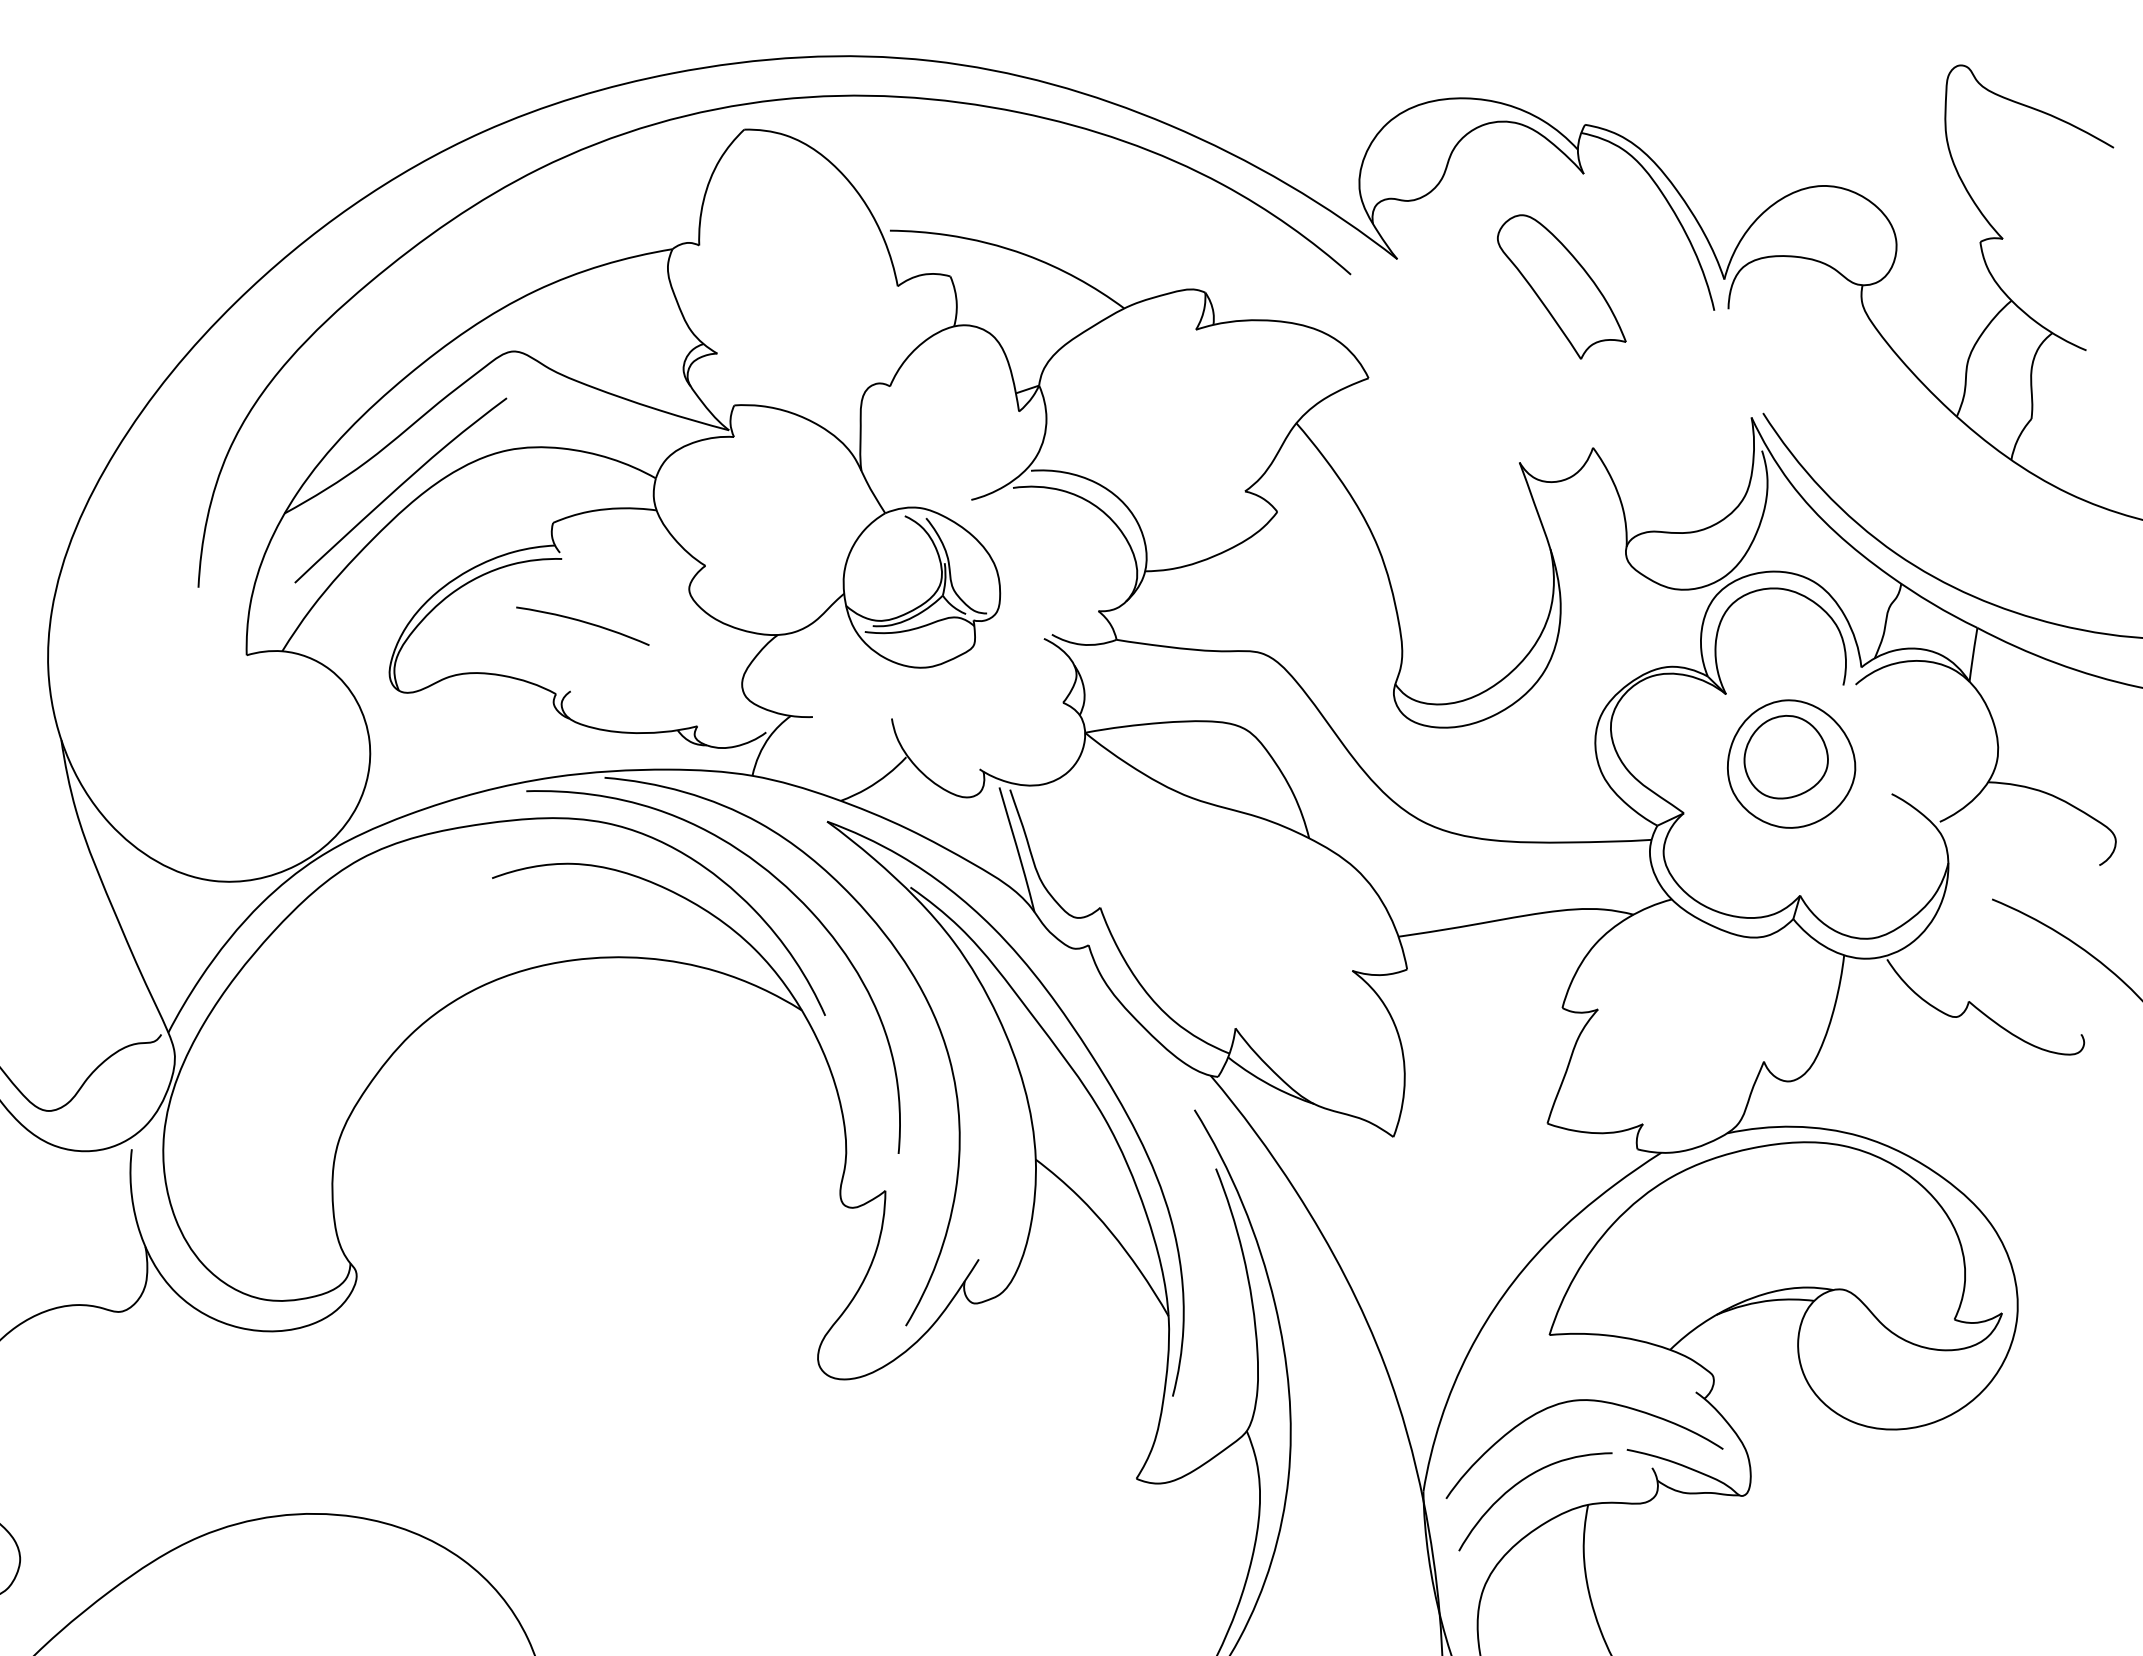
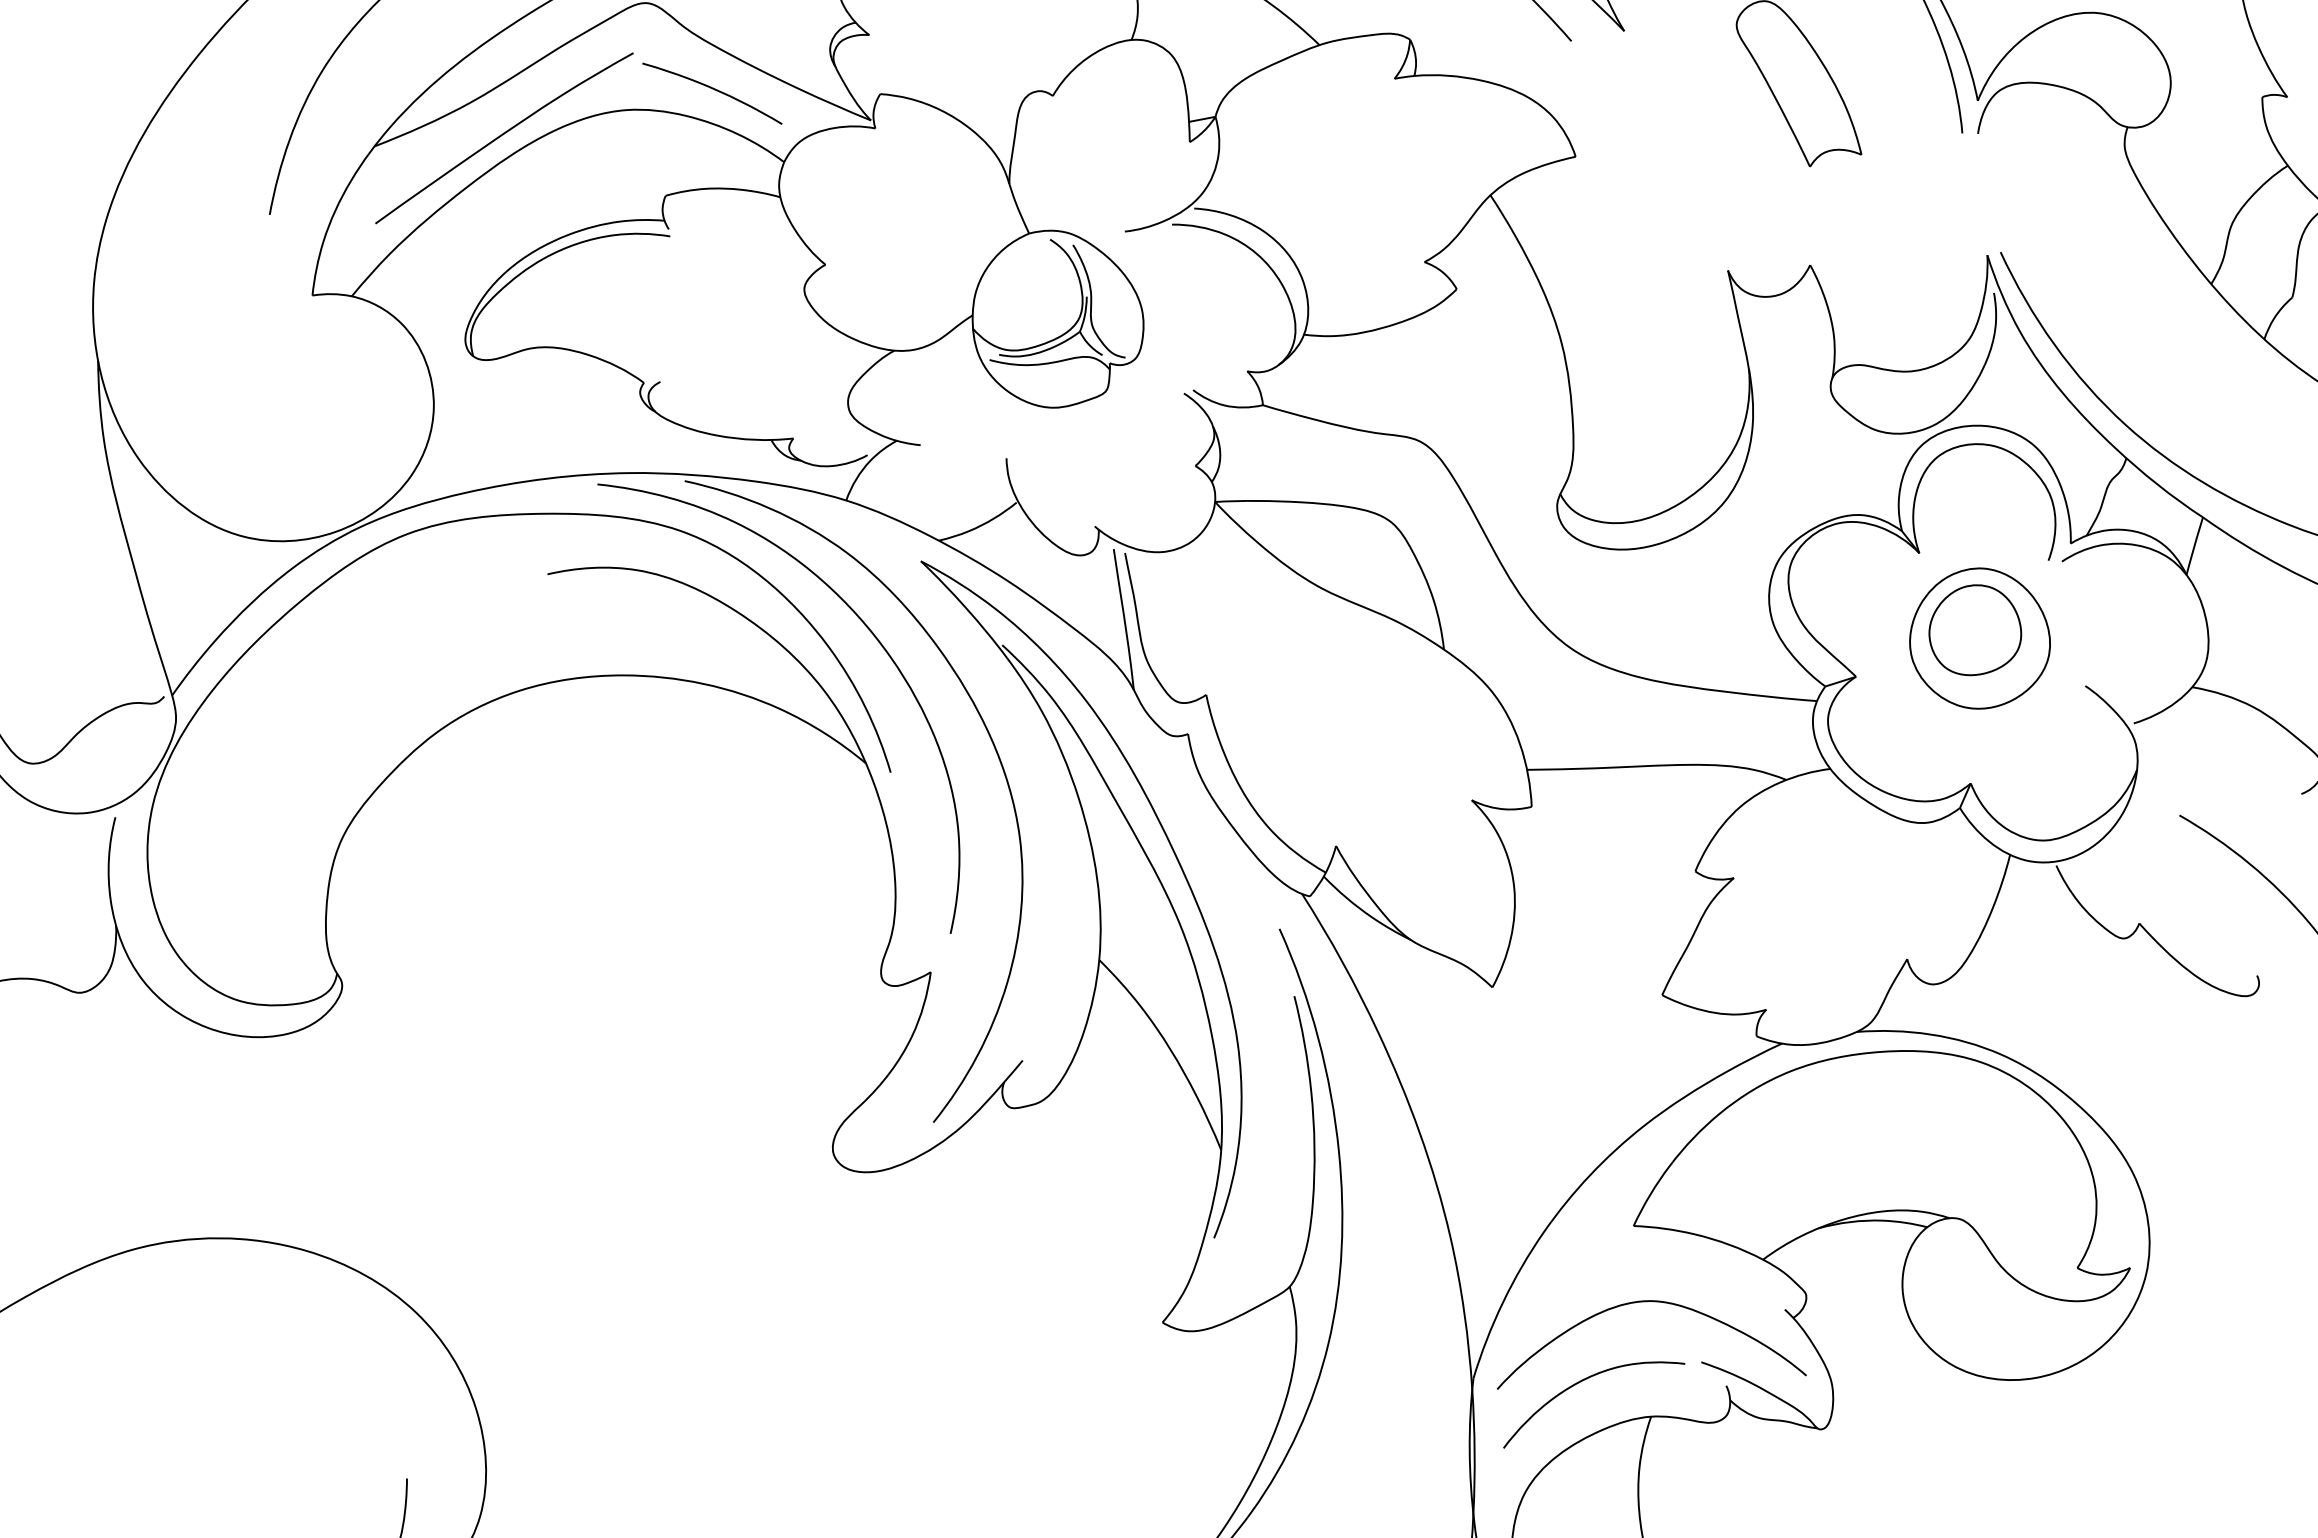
curve: (582, 622) -> (712, 89), moved

